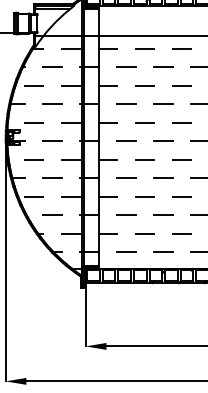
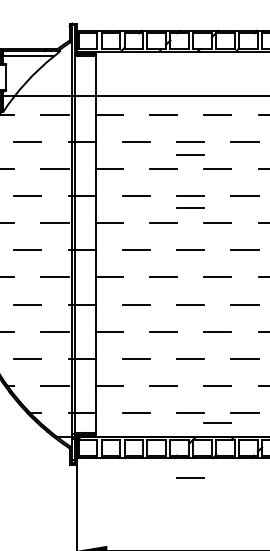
line: (163, 75) -> (190, 153), added
line: (163, 111) -> (190, 206), added
line: (181, 258) -> (217, 421), added
line: (163, 295) -> (190, 476), added

